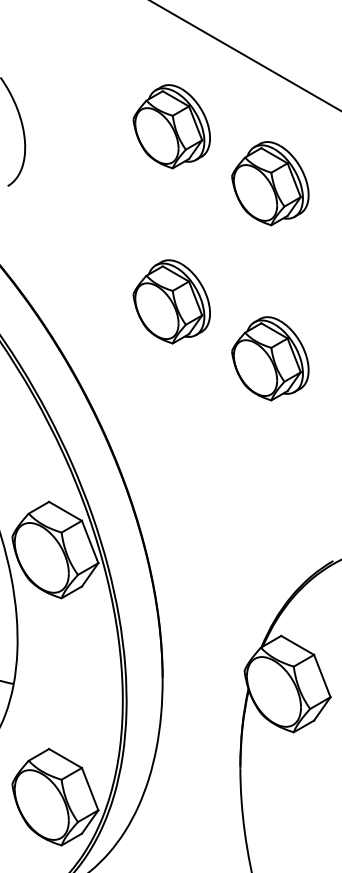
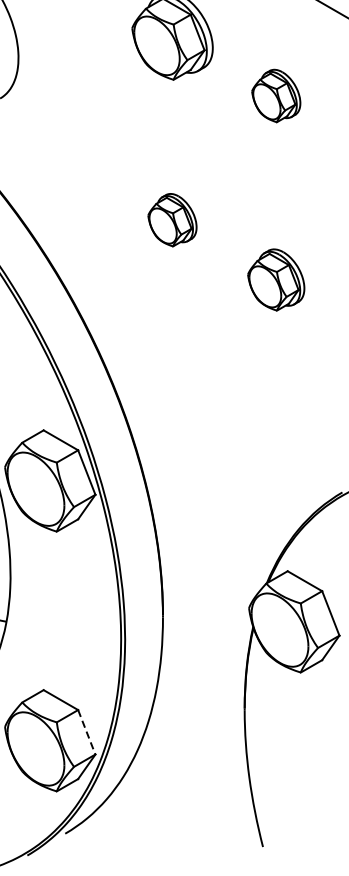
part: (270, 183) -> (276, 95), size x0.6
part: (171, 301) -> (172, 219), size x0.6
part: (270, 358) -> (276, 279), size x0.7
line: (90, 789) -> (87, 732), solid -> dashed

